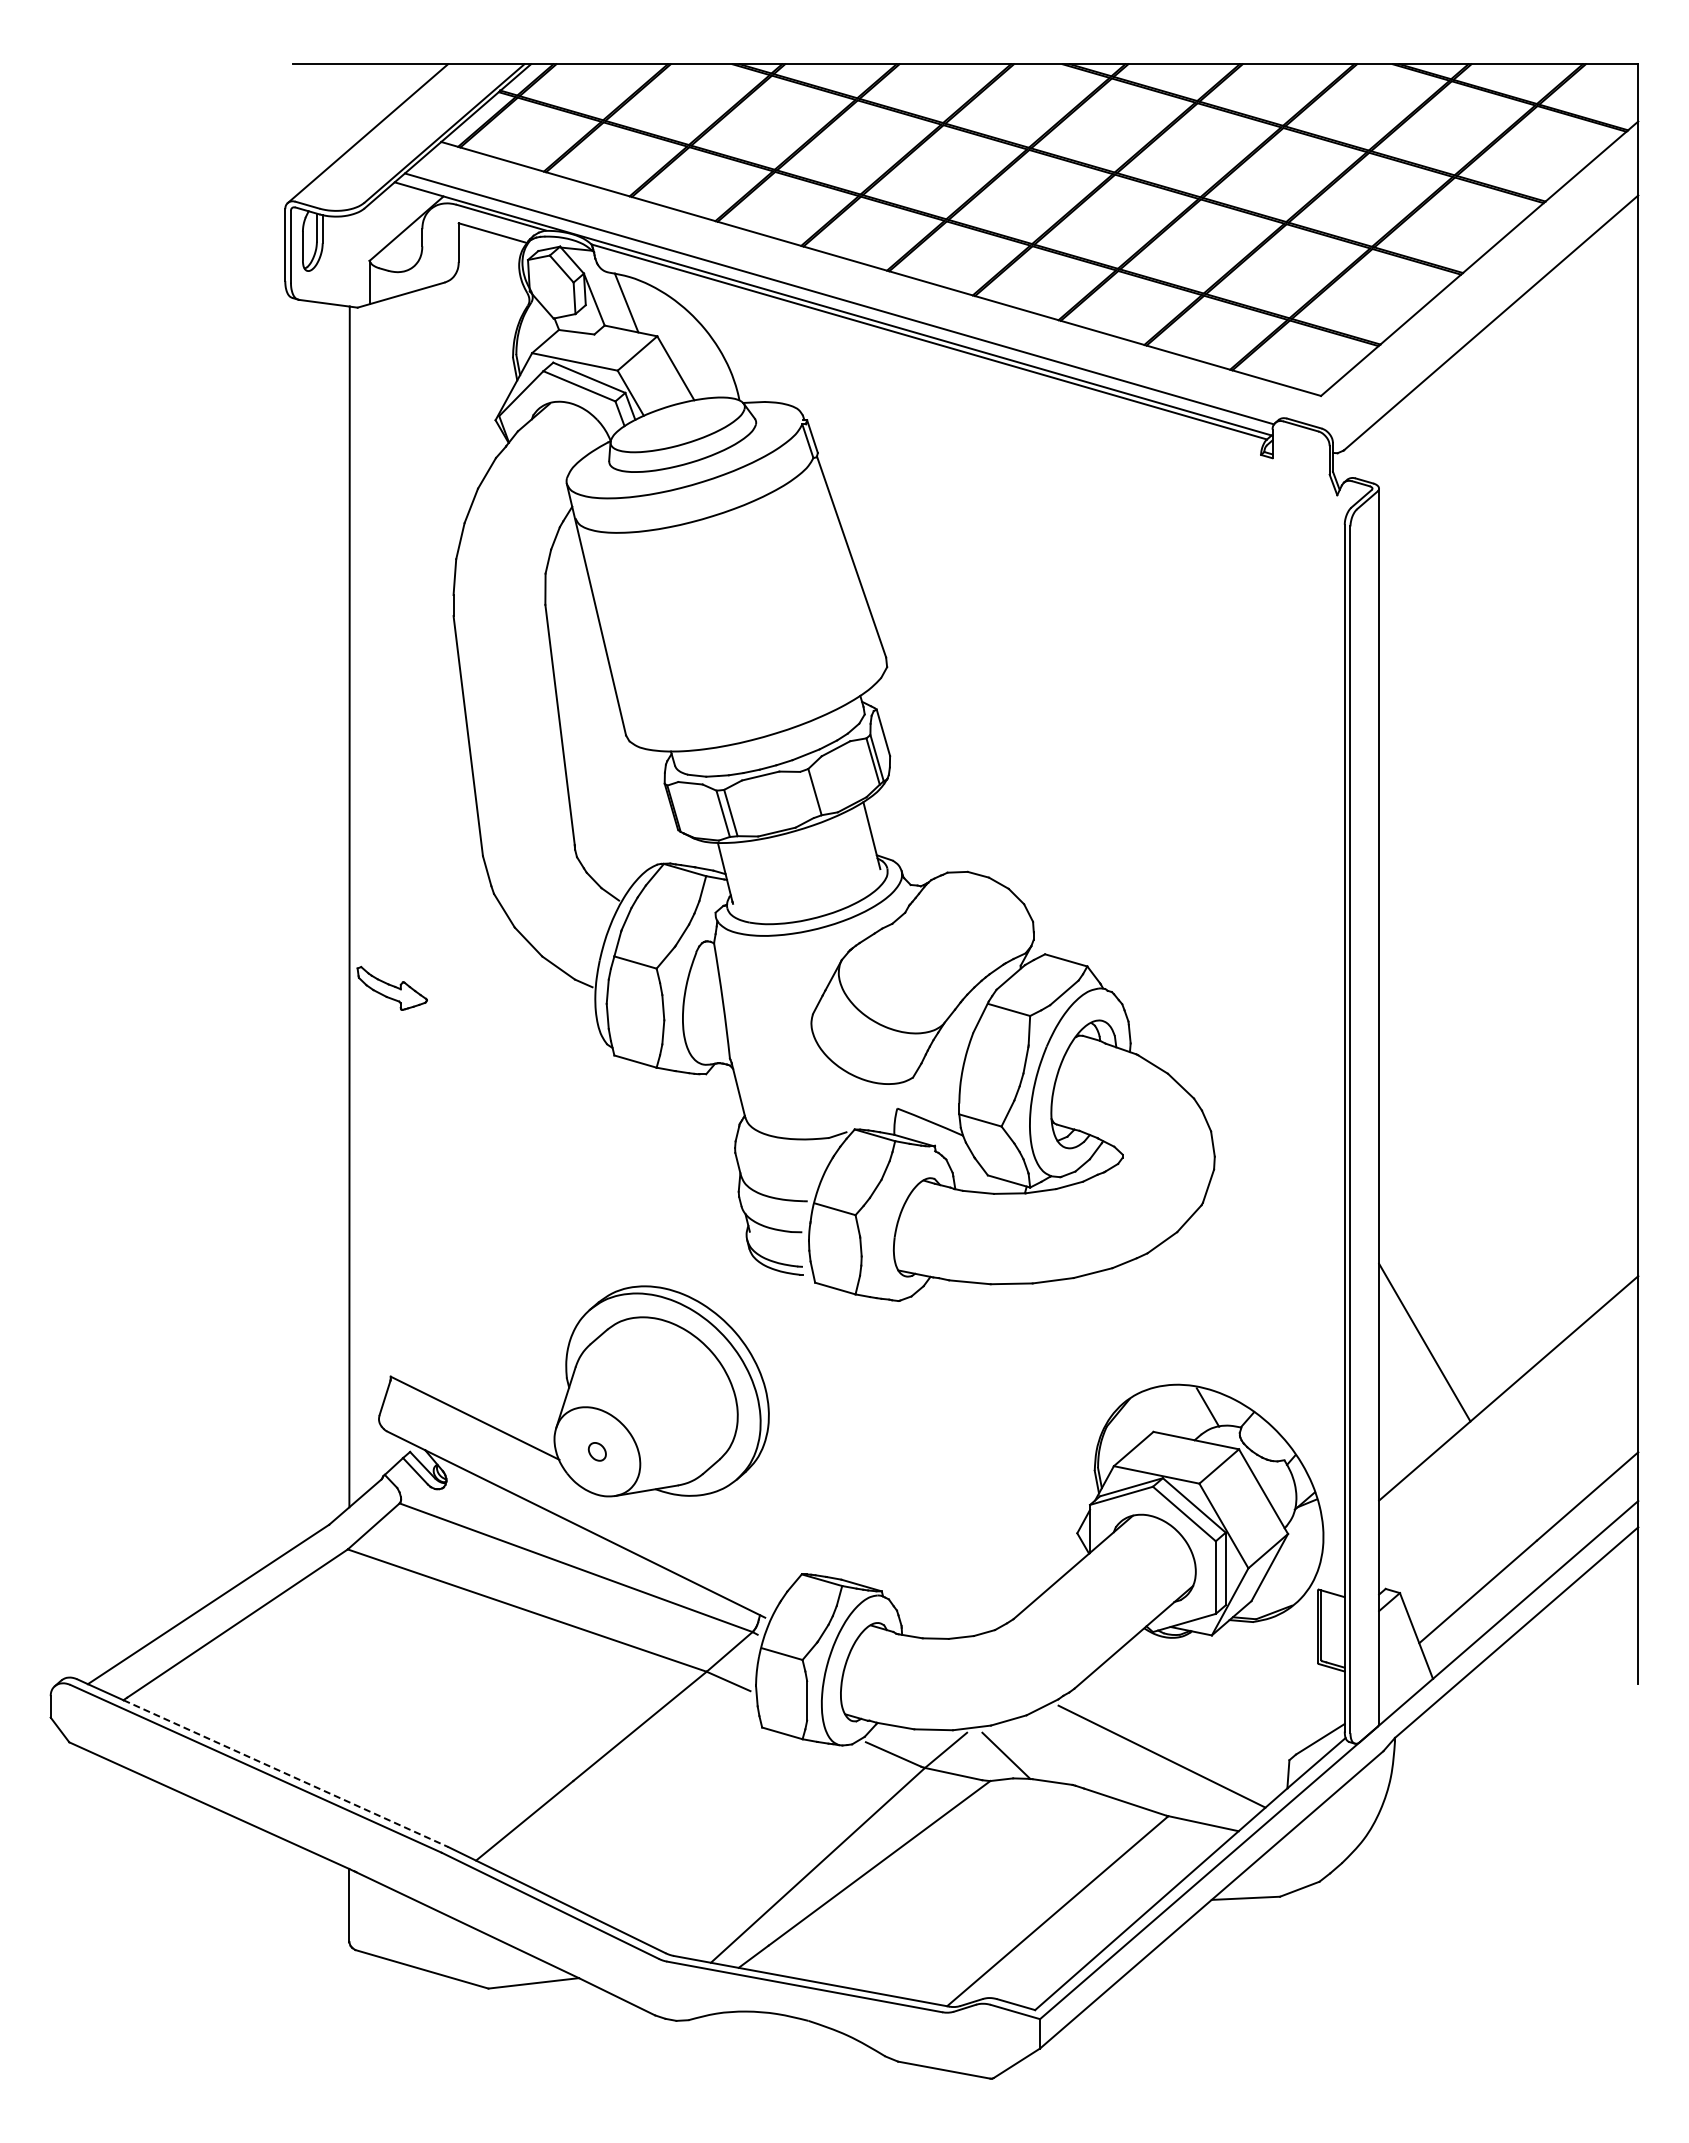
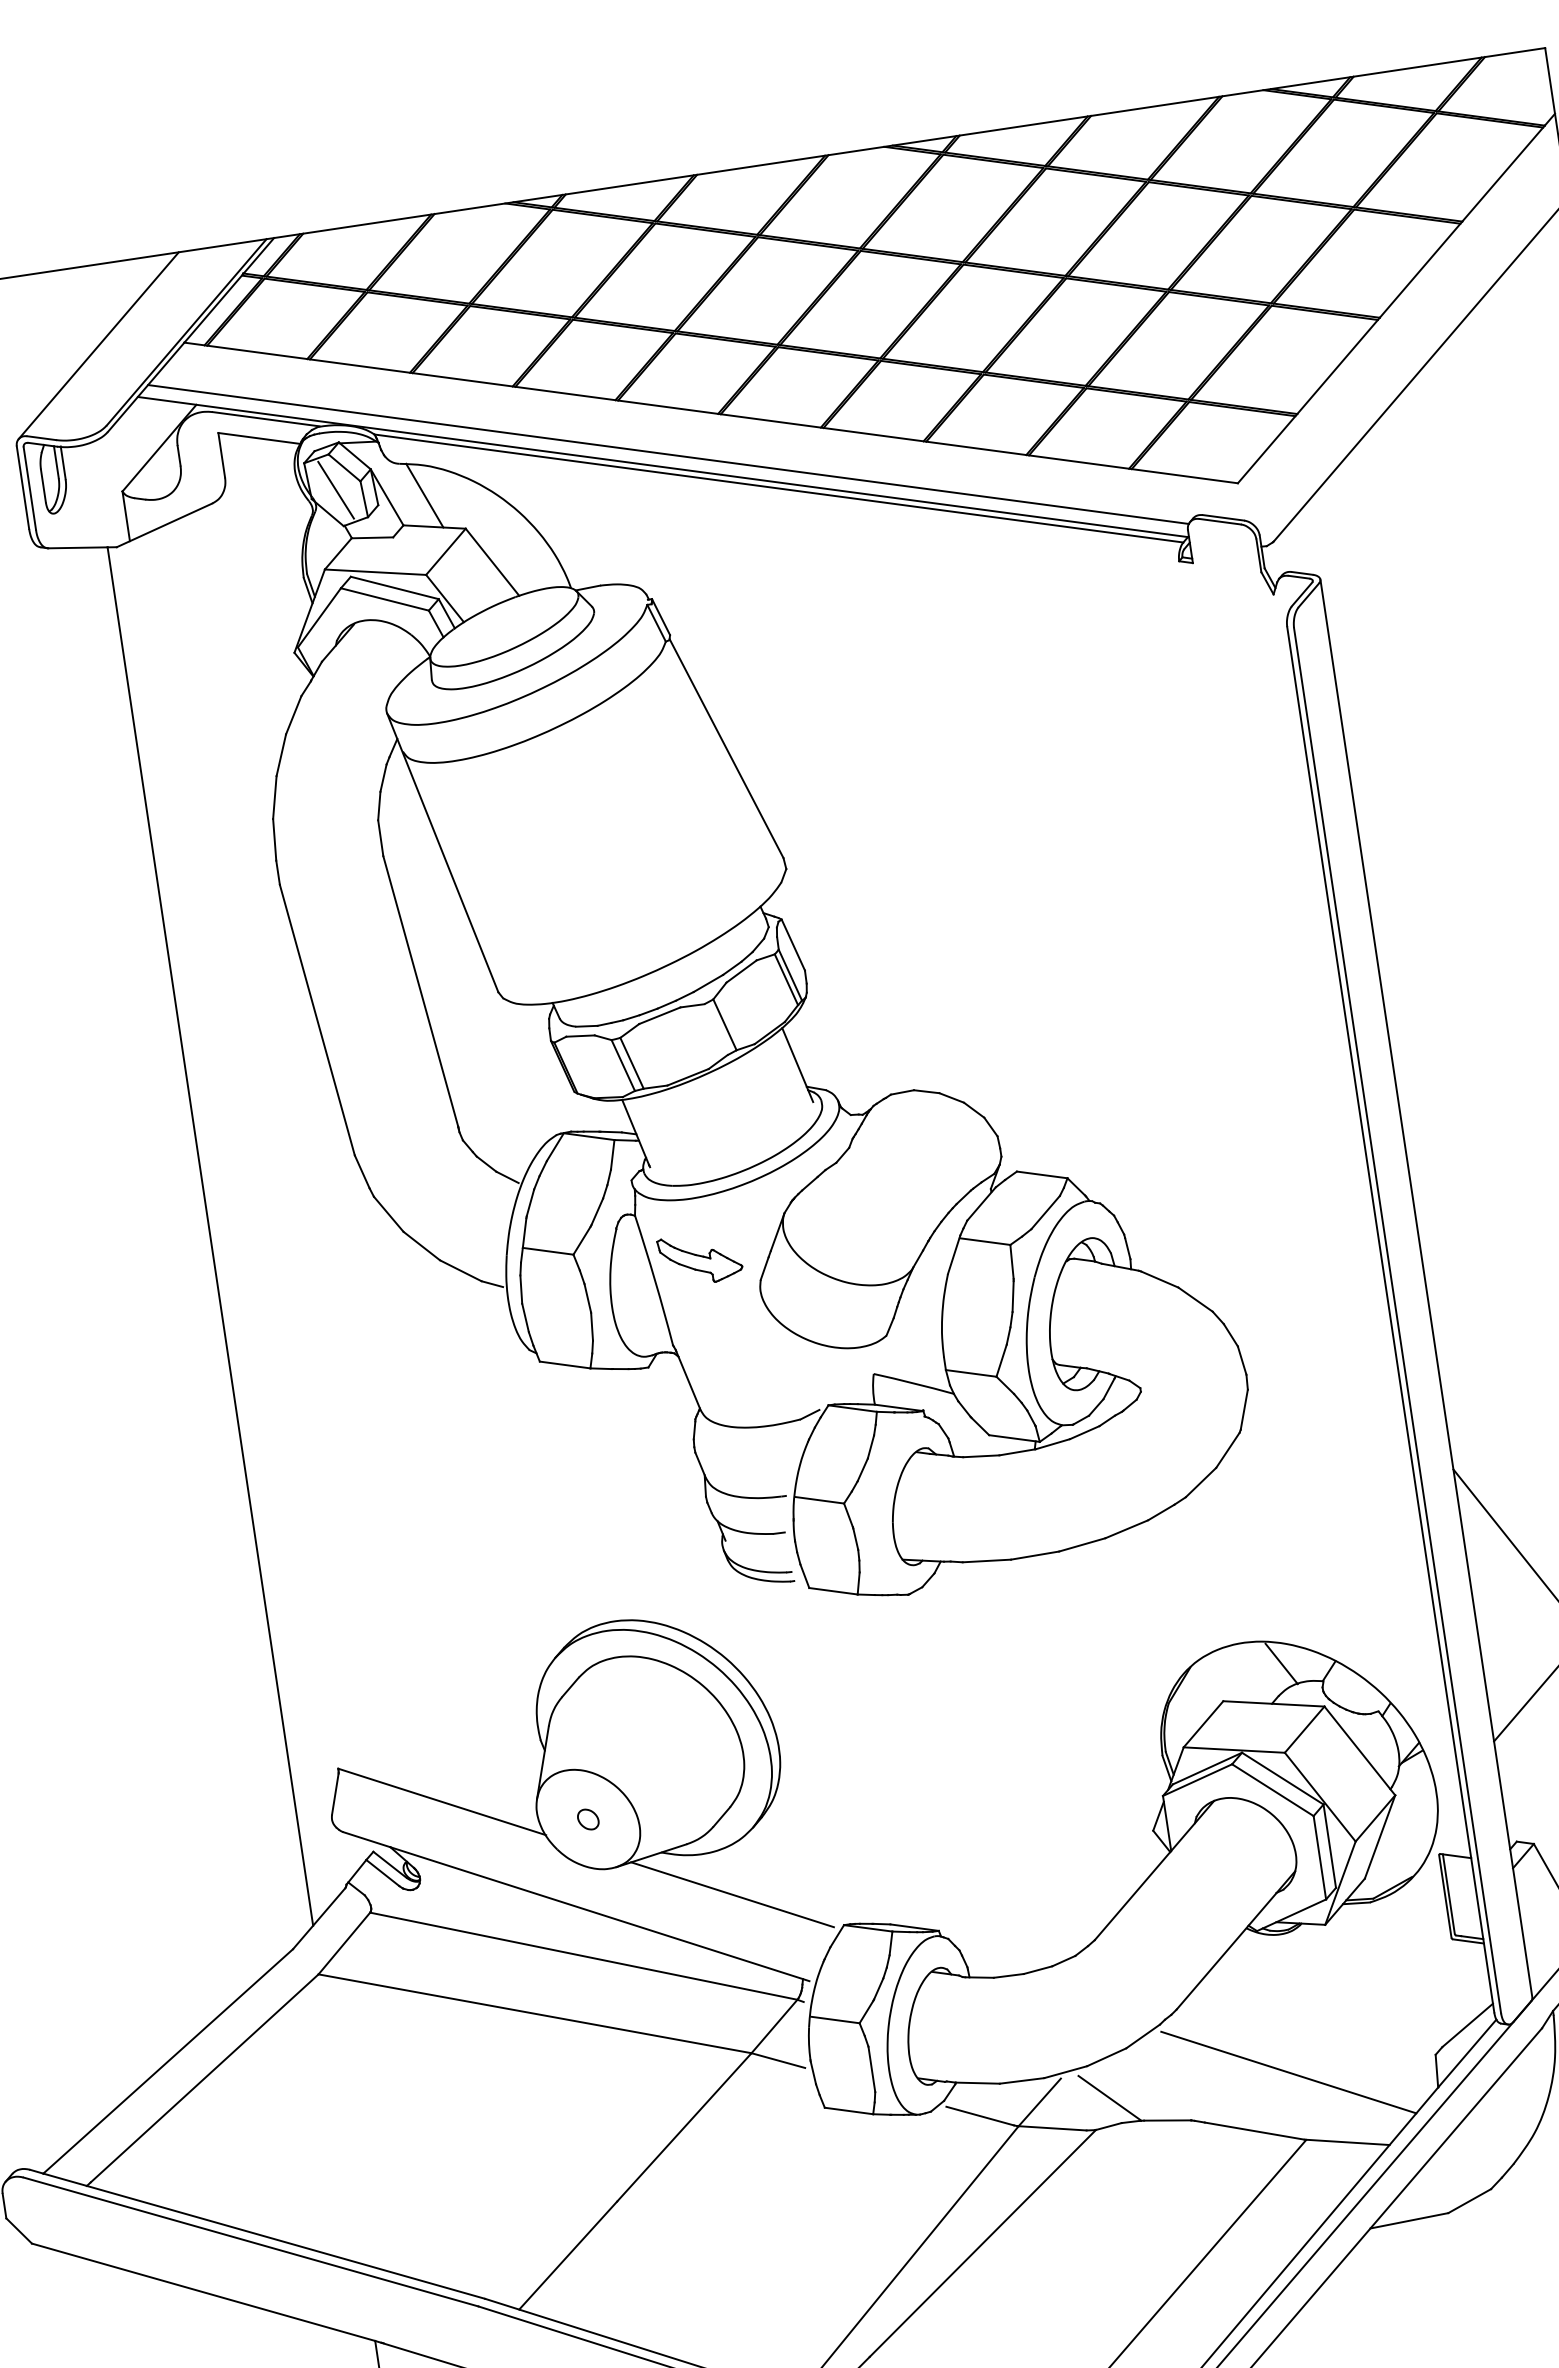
line: (551, 286) -> (335, 489), added
part: (391, 987) -> (699, 1257), moved
line: (710, 1533) -> (732, 1893), added
line: (286, 1773) -> (286, 2242), dashed -> solid

